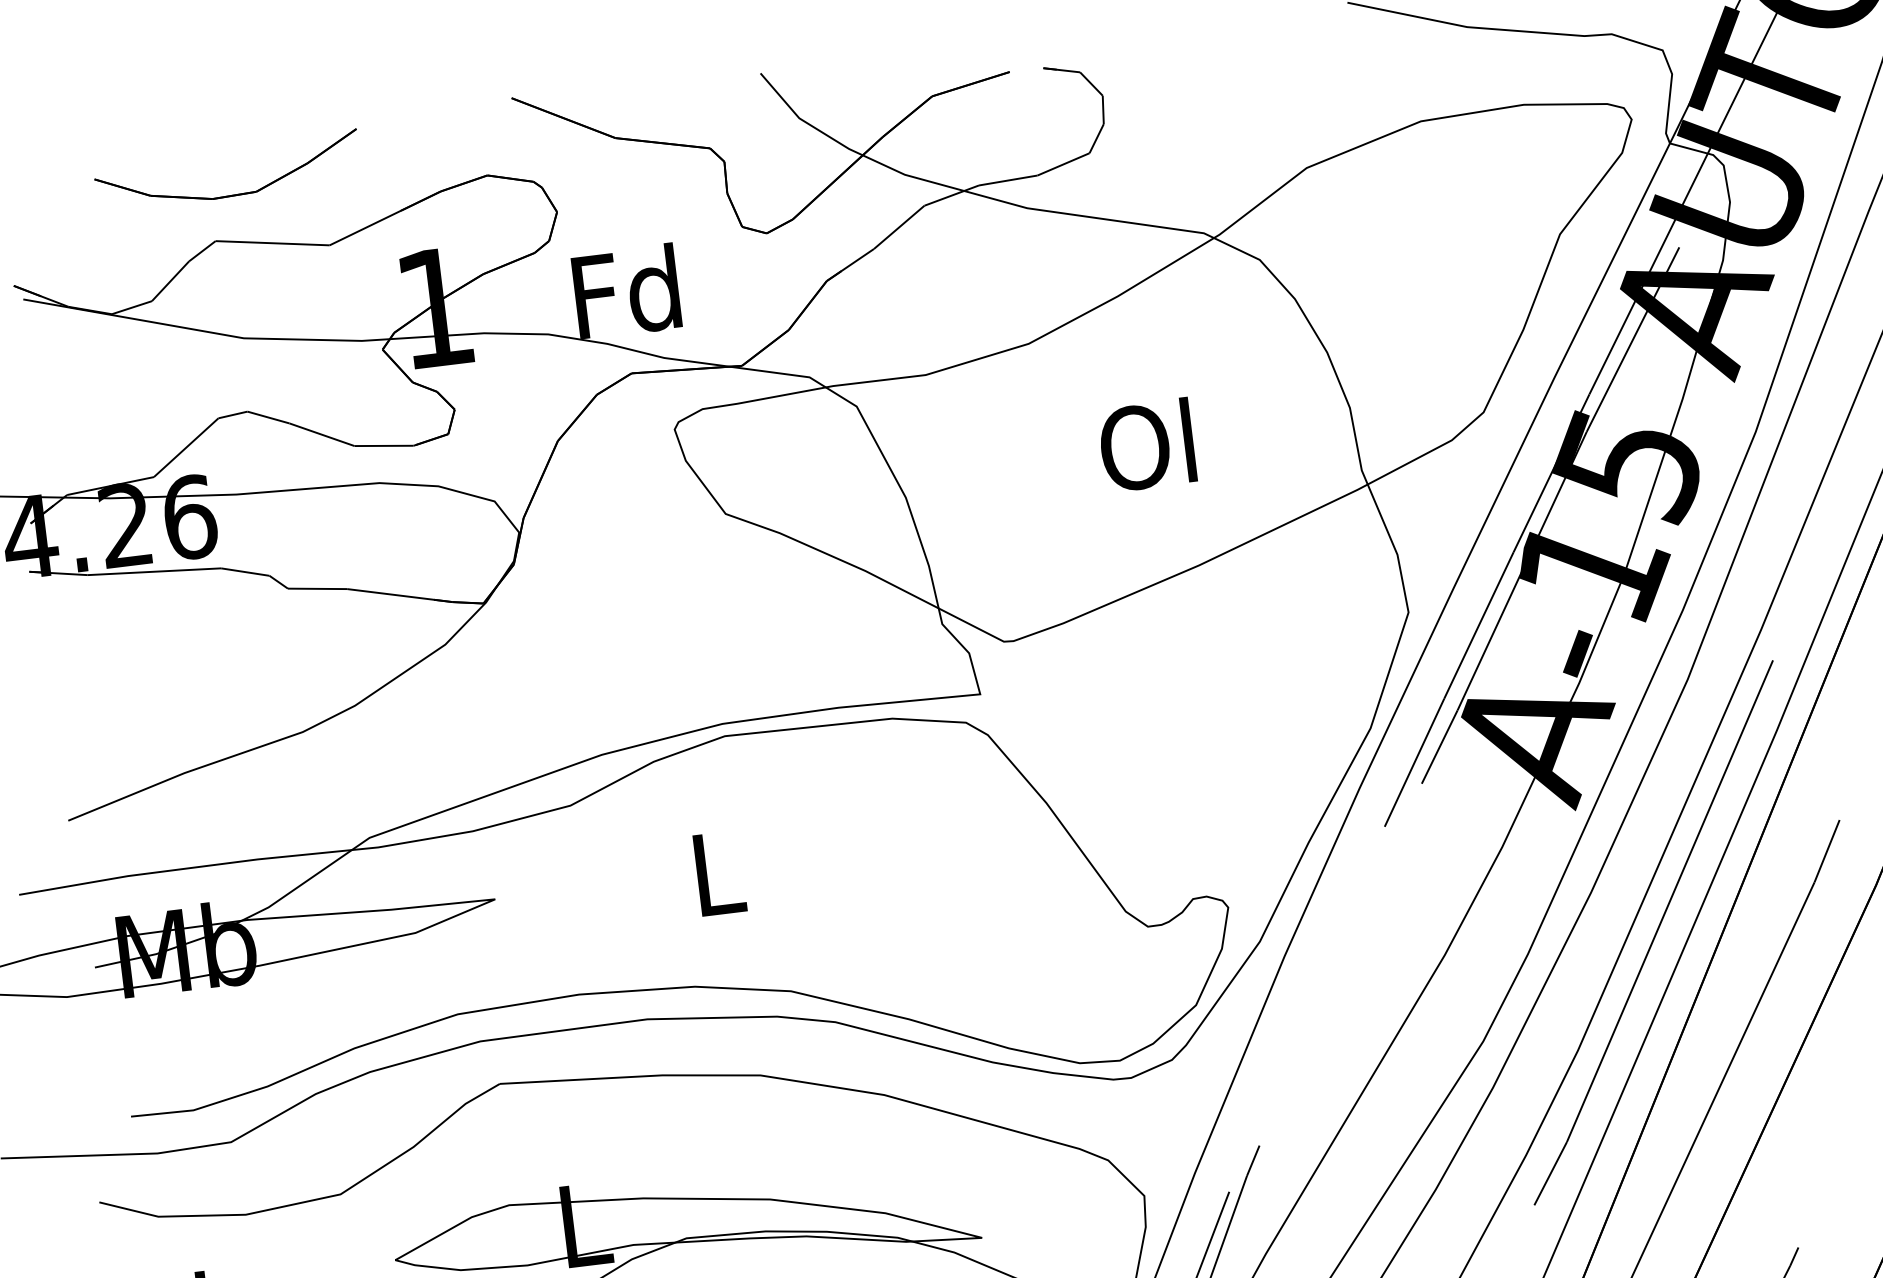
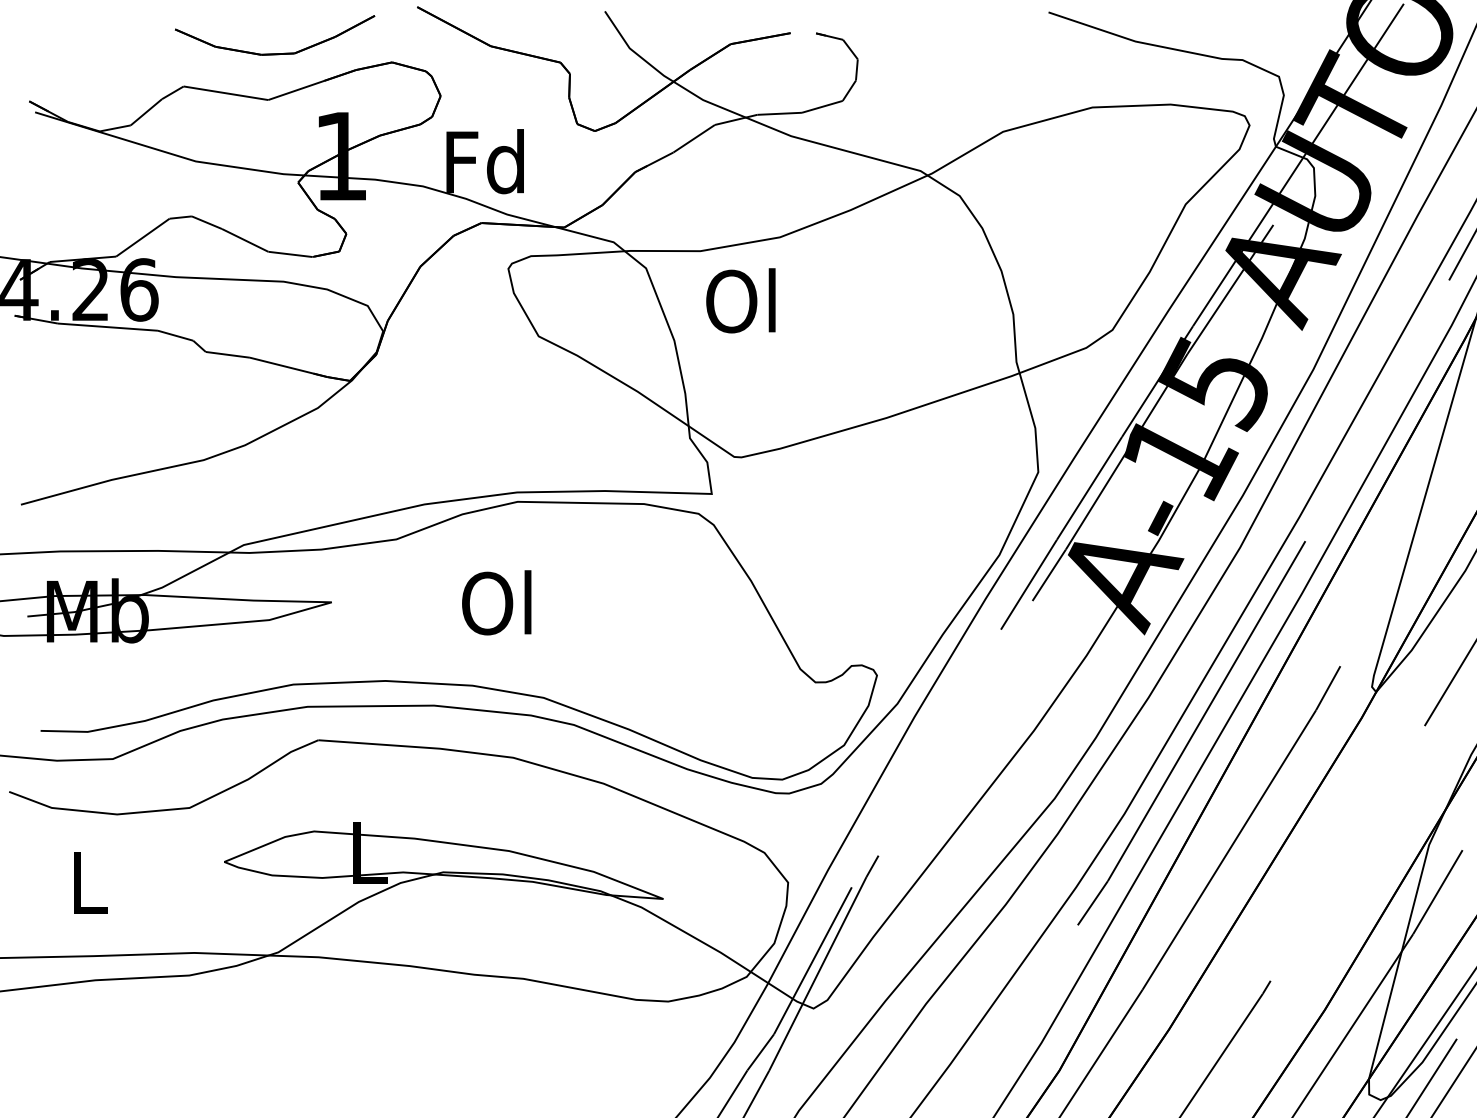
part: (231, 194) -> (275, 53), moved
text: (1146, 445) -> (740, 300), moved
text: (713, 872) -> (496, 602), L -> Ol

